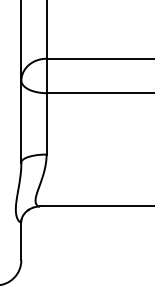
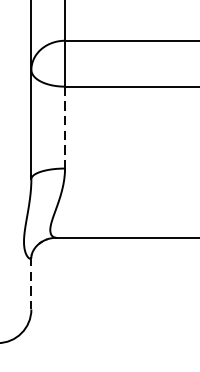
line: (46, 123) -> (64, 127), solid -> dashed
line: (21, 240) -> (31, 283), solid -> dashed

